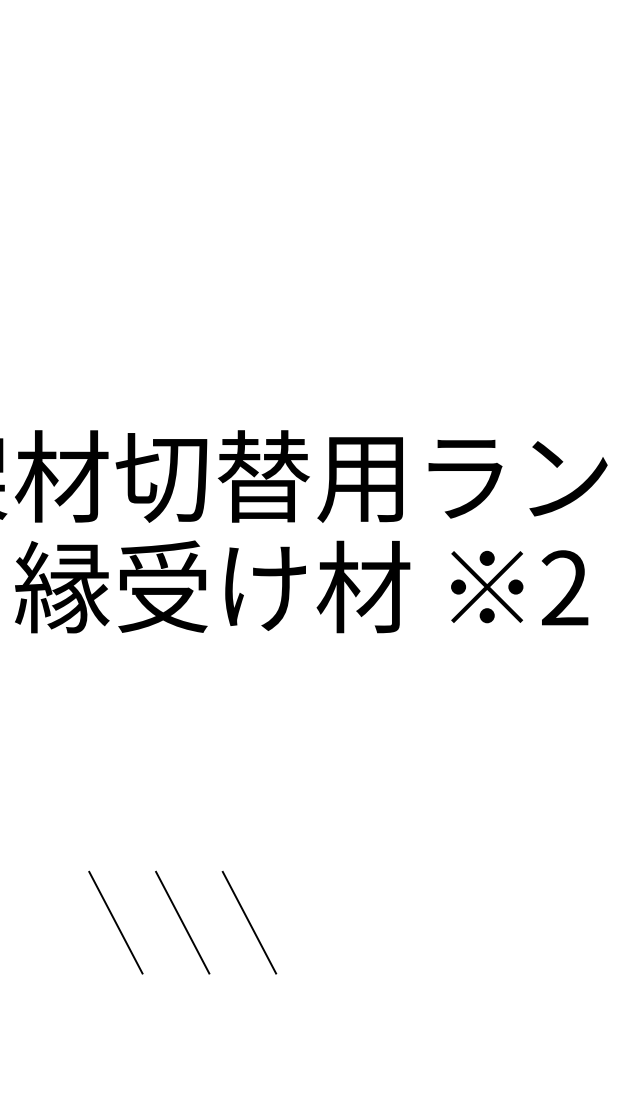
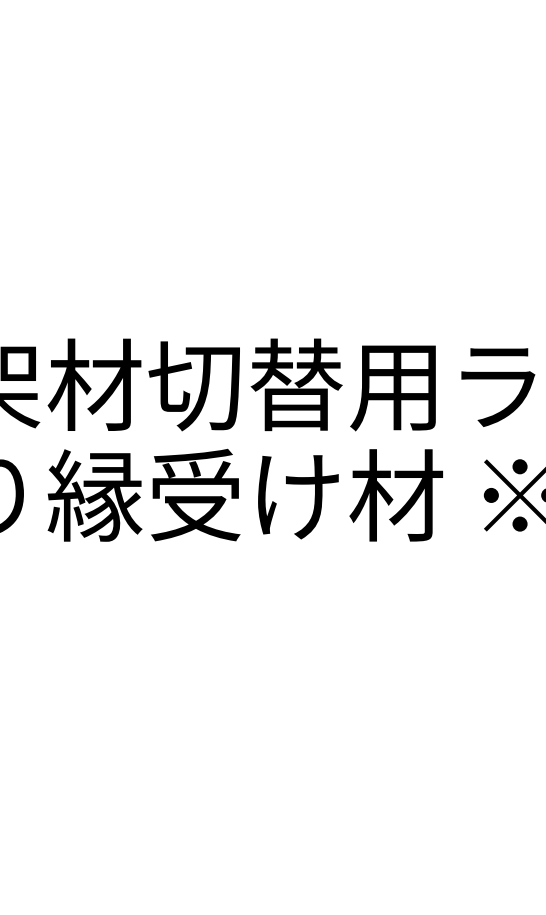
line: (115, 922) -> (148, 830), removed
line: (182, 922) -> (215, 830), removed
line: (249, 922) -> (282, 830), removed

